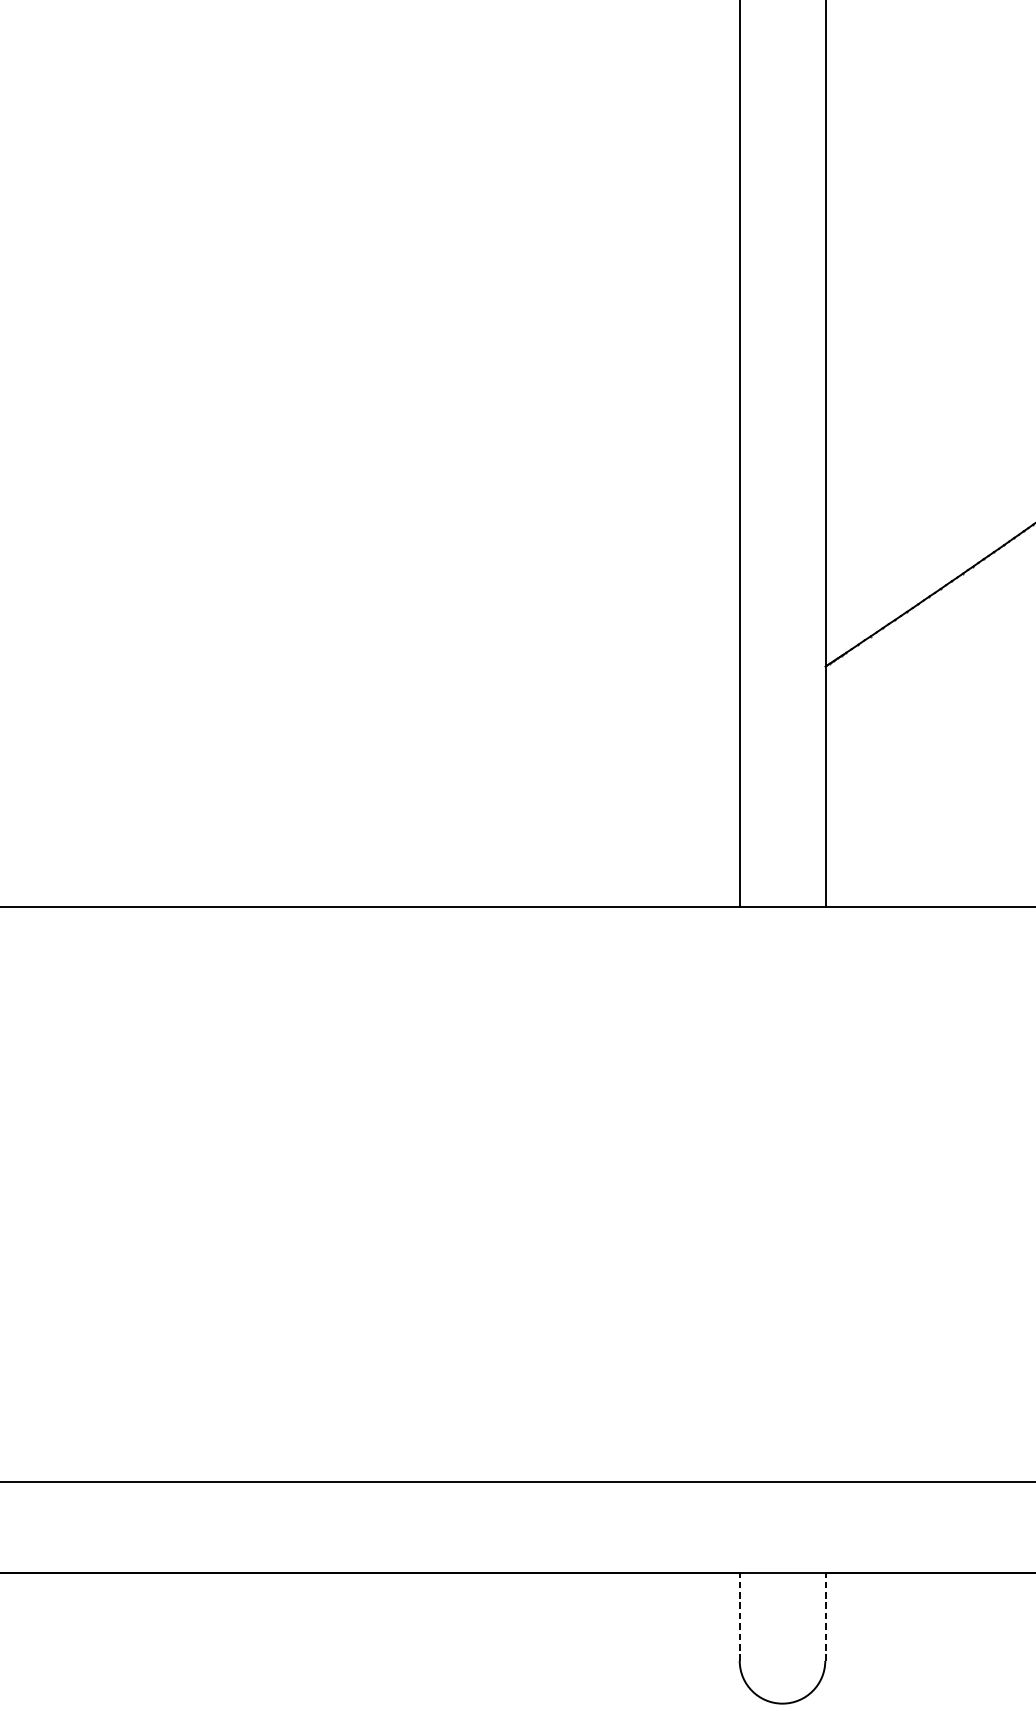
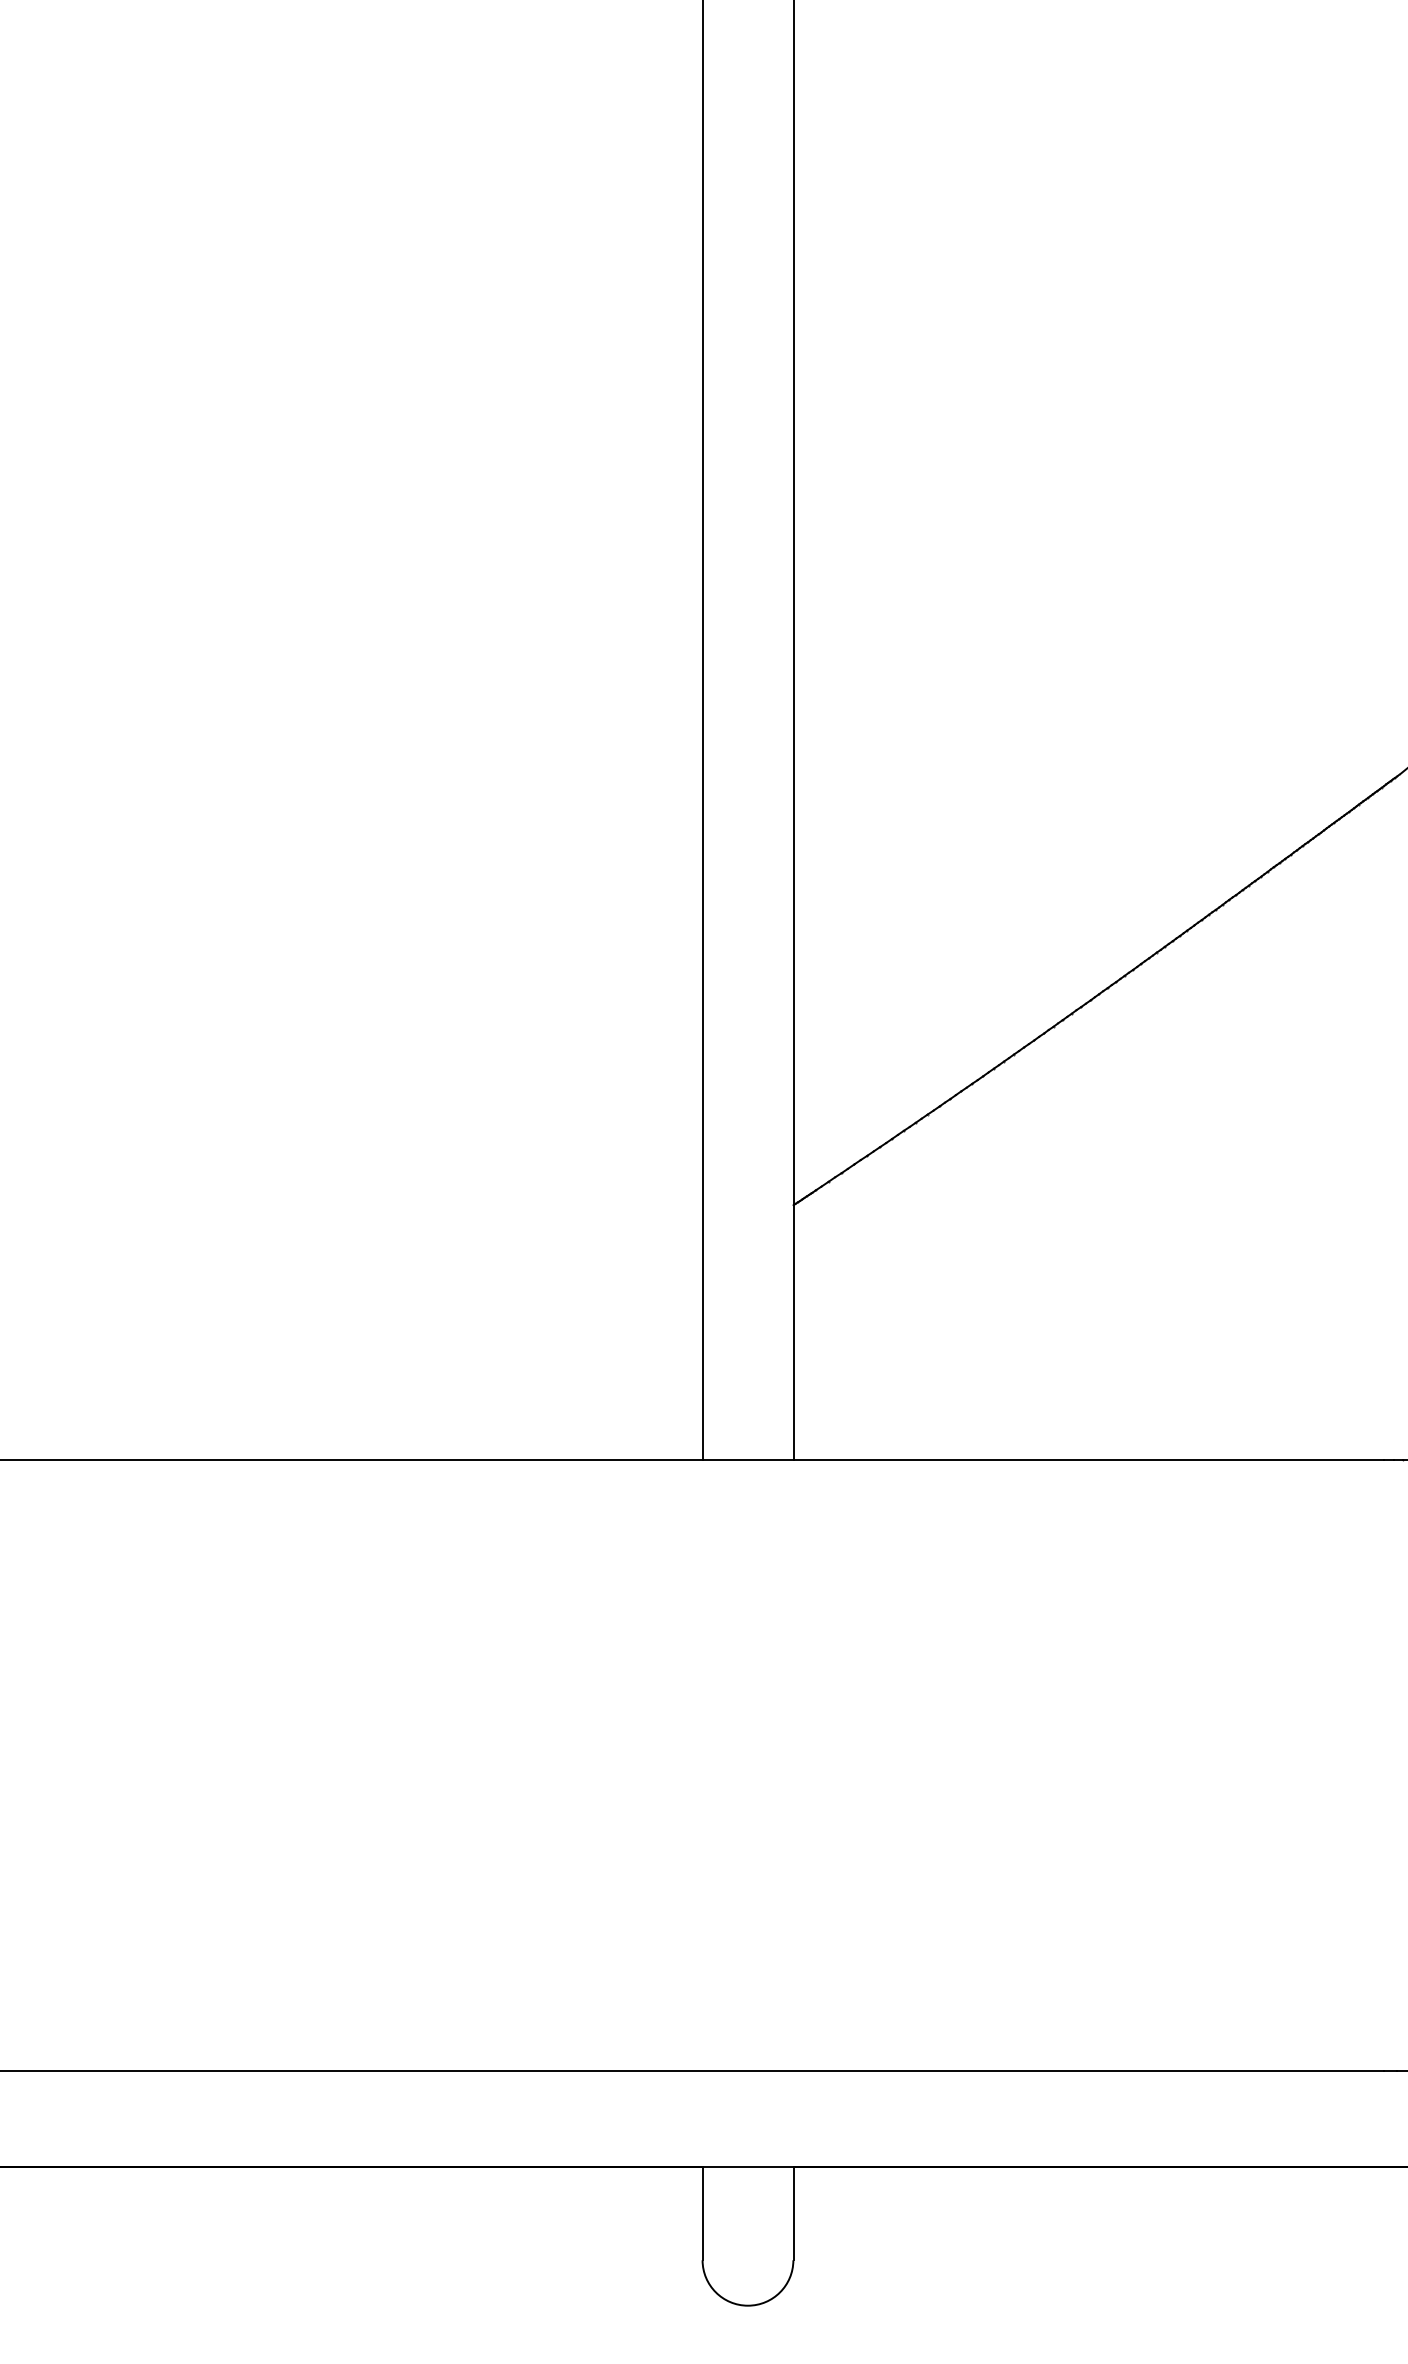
line: (739, 1616) -> (702, 2213), dashed -> solid
line: (825, 1616) -> (793, 2213), dashed -> solid

